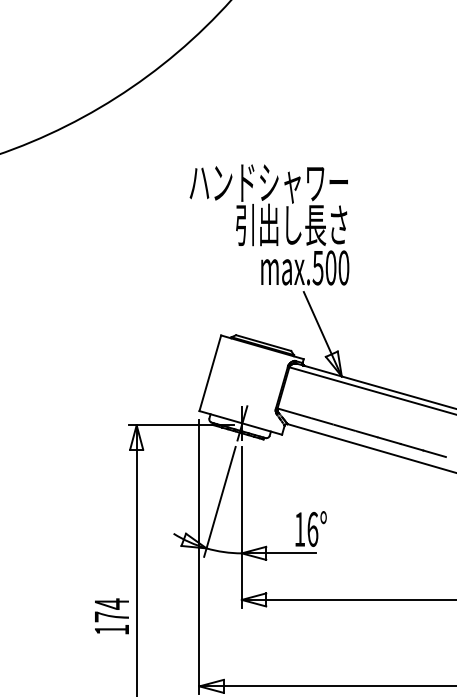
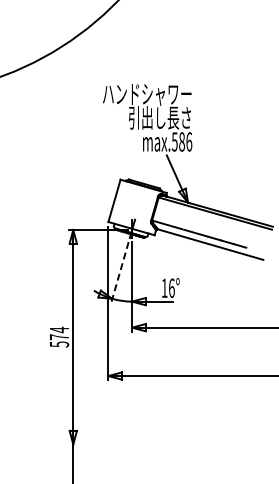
text: (337, 267) -> (185, 141), max.500 -> max.586
line: (219, 501) -> (119, 272), solid -> dashed
text: (112, 629) -> (59, 344), 174 -> 574

